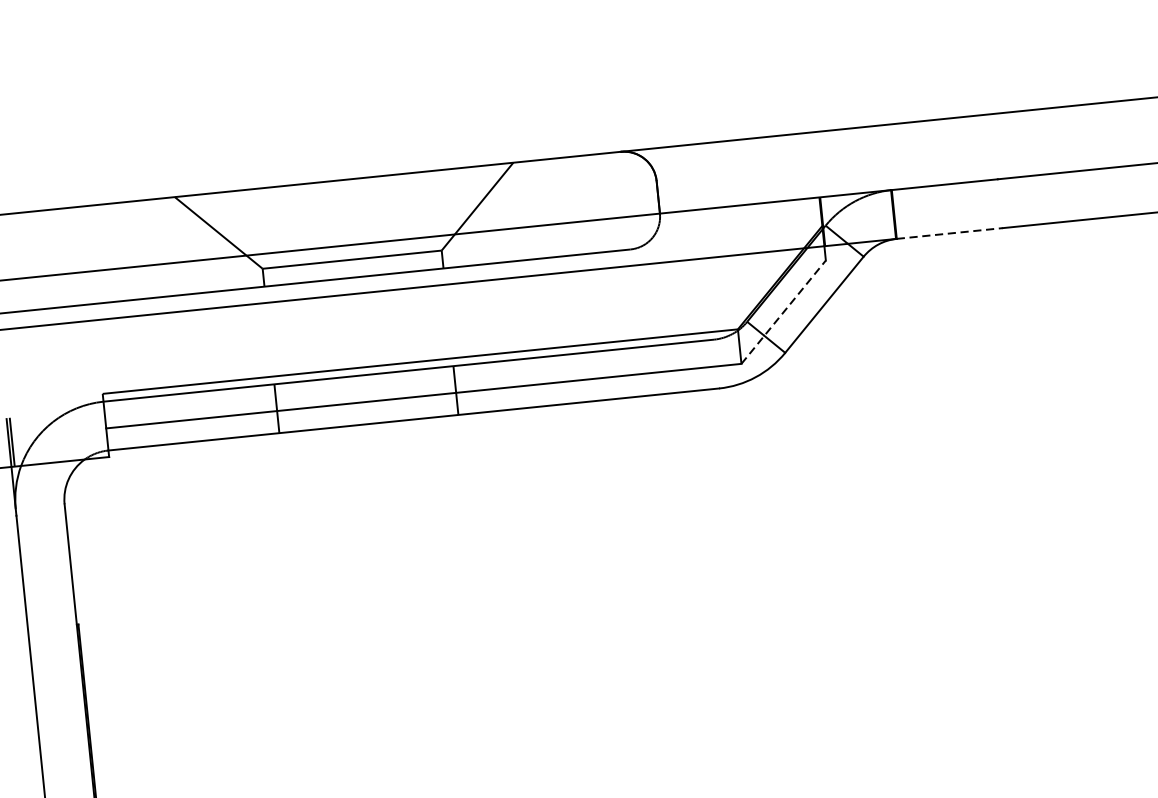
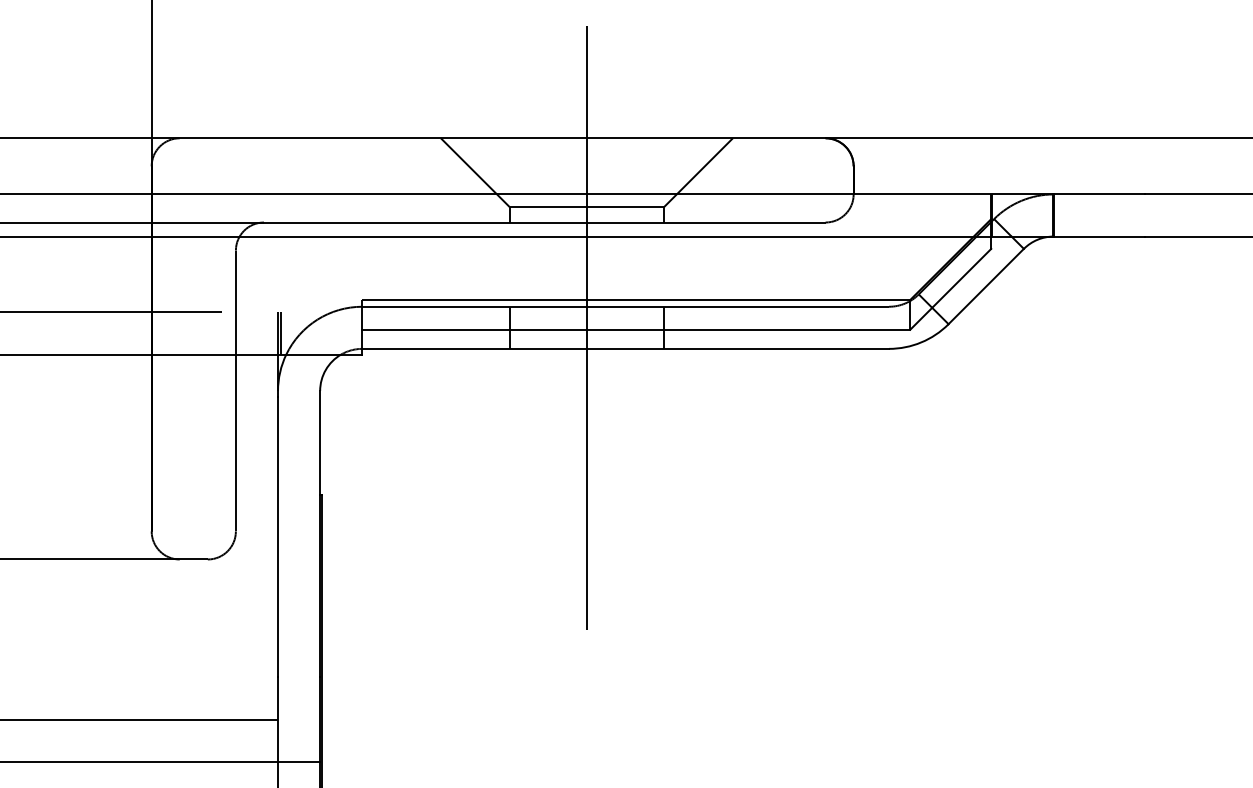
line: (949, 233) -> (1099, 236), dashed -> solid
line: (784, 312) -> (951, 289), dashed -> solid
line: (365, 399) -> (586, 327), added

